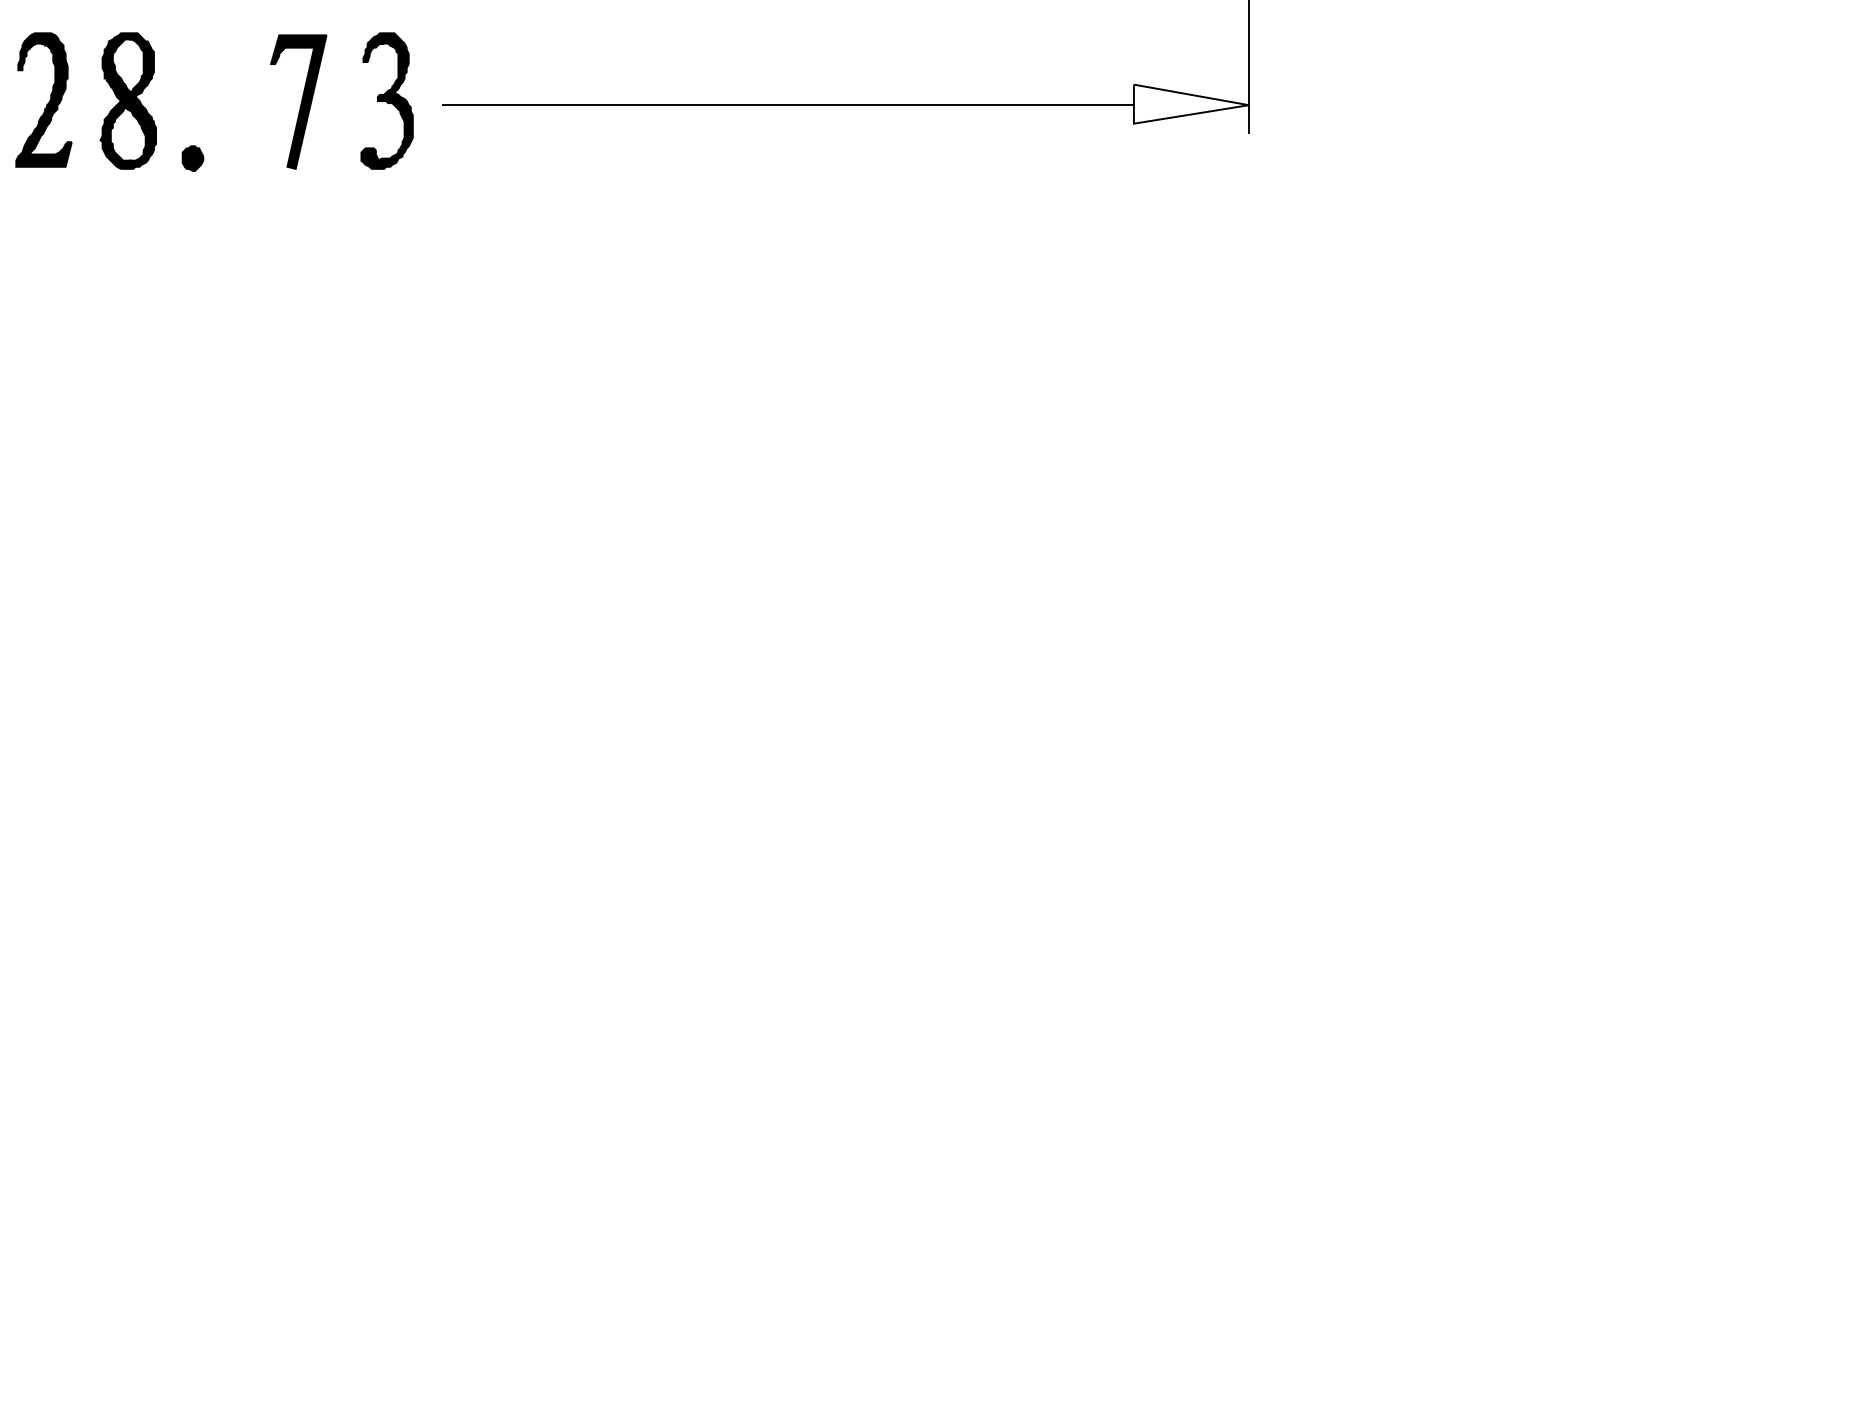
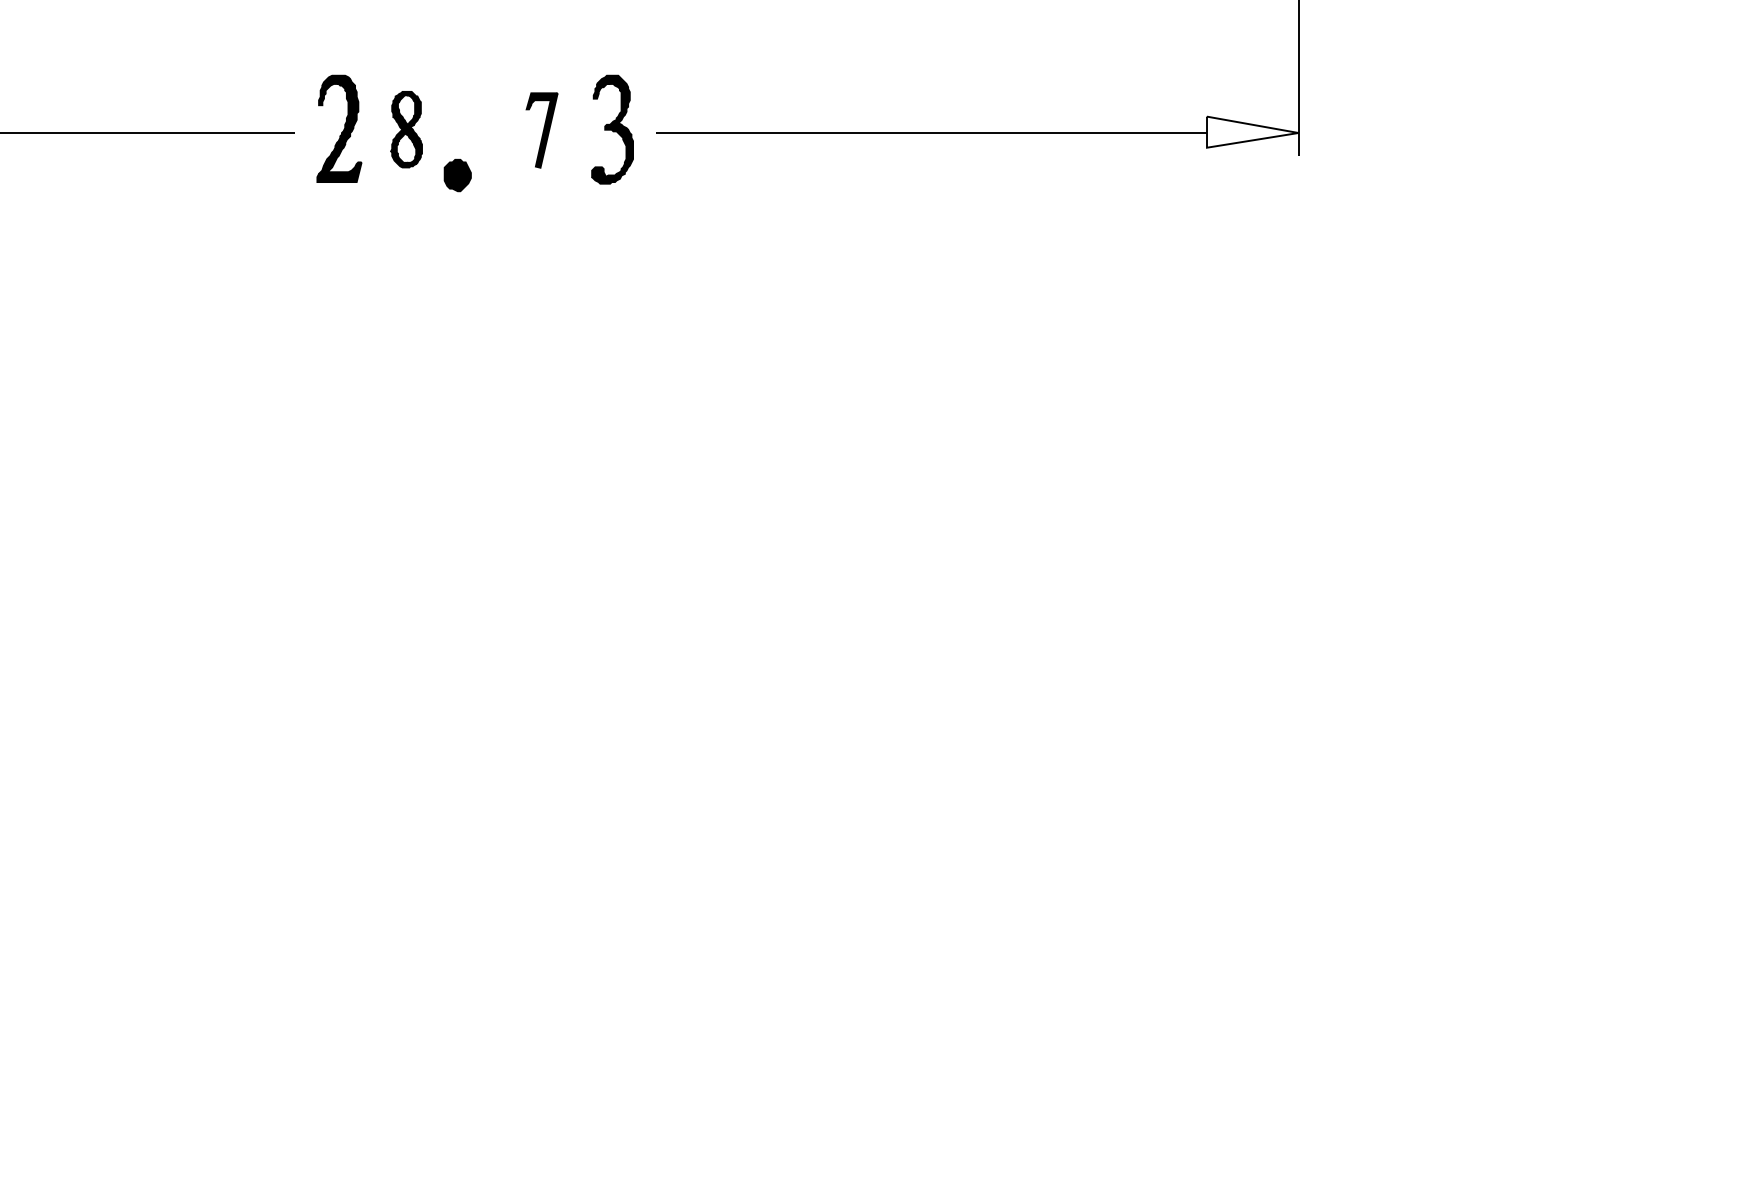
part: (128, 100) -> (406, 129), size x0.7
part: (297, 102) -> (541, 130), size x0.7
part: (193, 158) -> (458, 175), size x1.6

